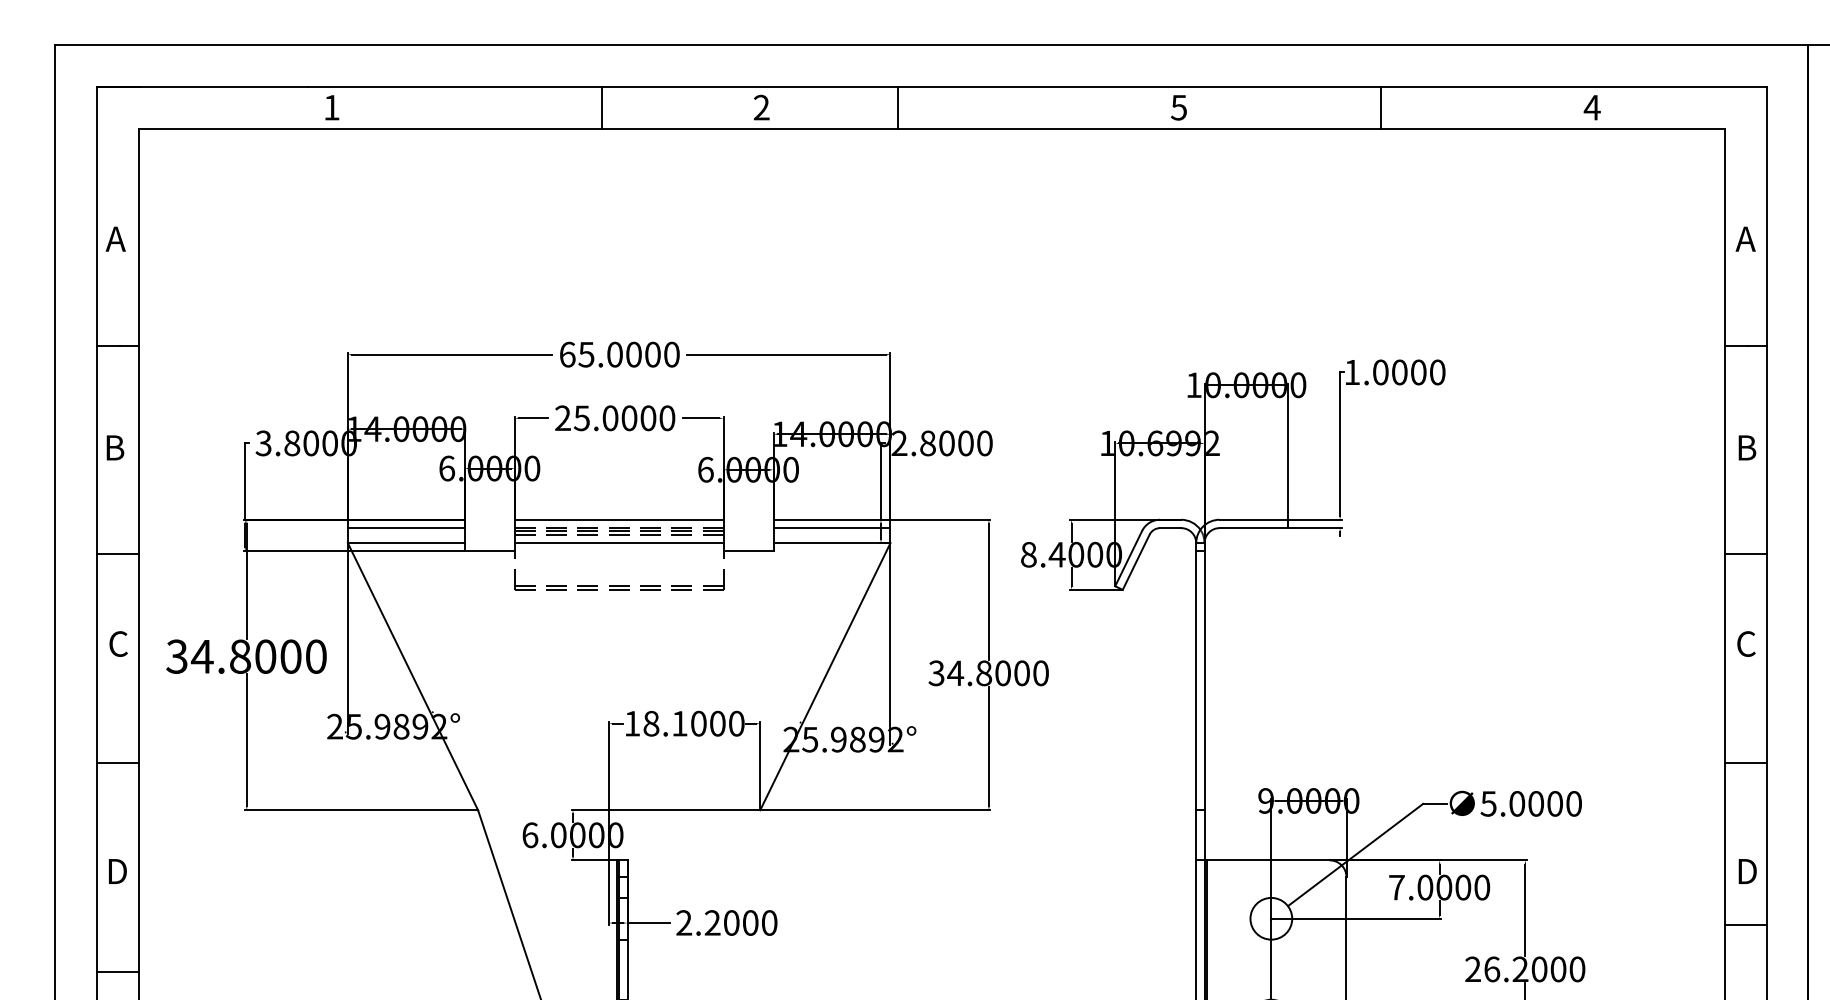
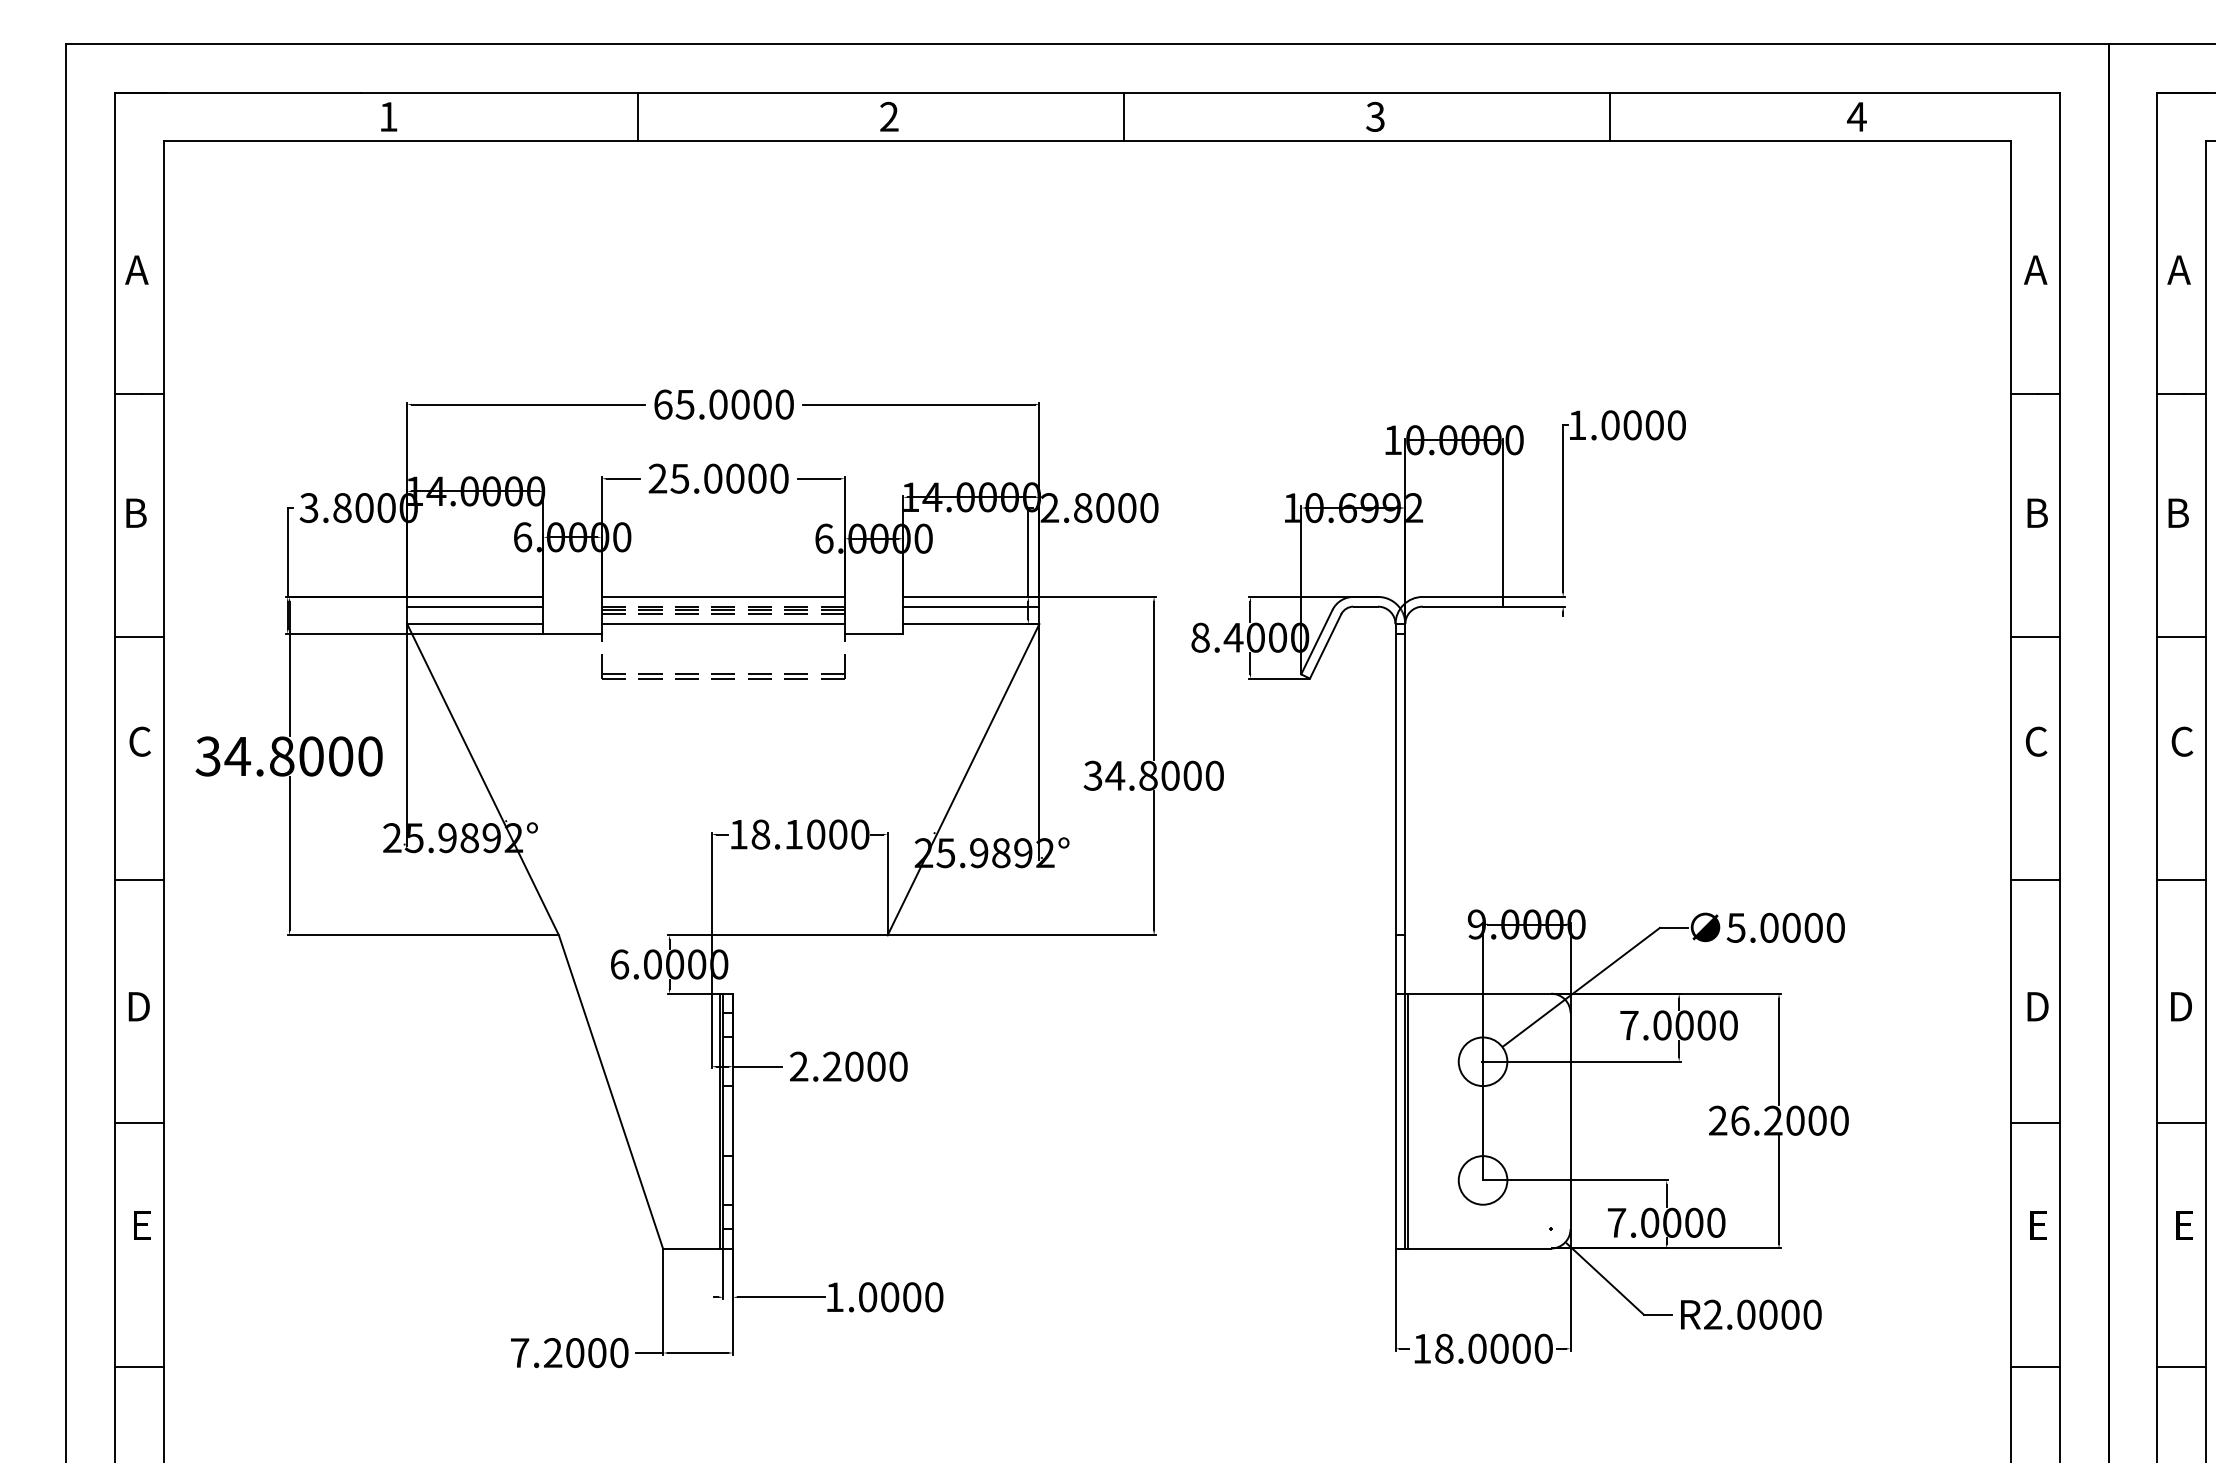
line: (601, 107) -> (637, 116), moved
line: (898, 107) -> (1124, 116), moved
text: (1179, 107) -> (1375, 116), 5 -> 3
line: (1745, 924) -> (2035, 1123), moved

